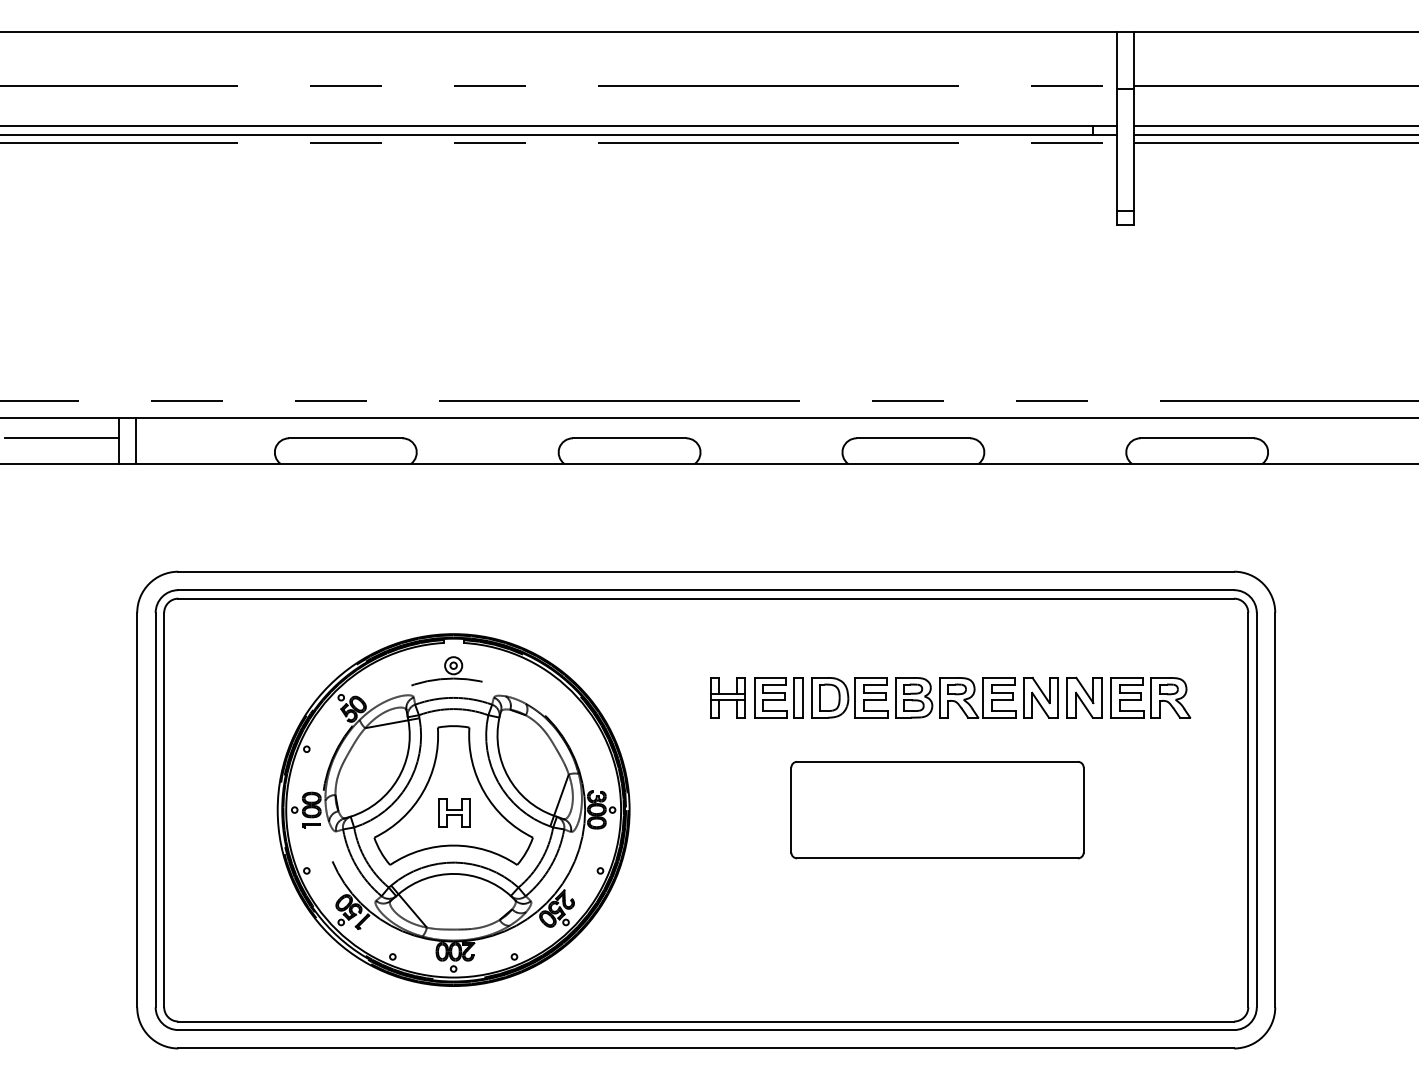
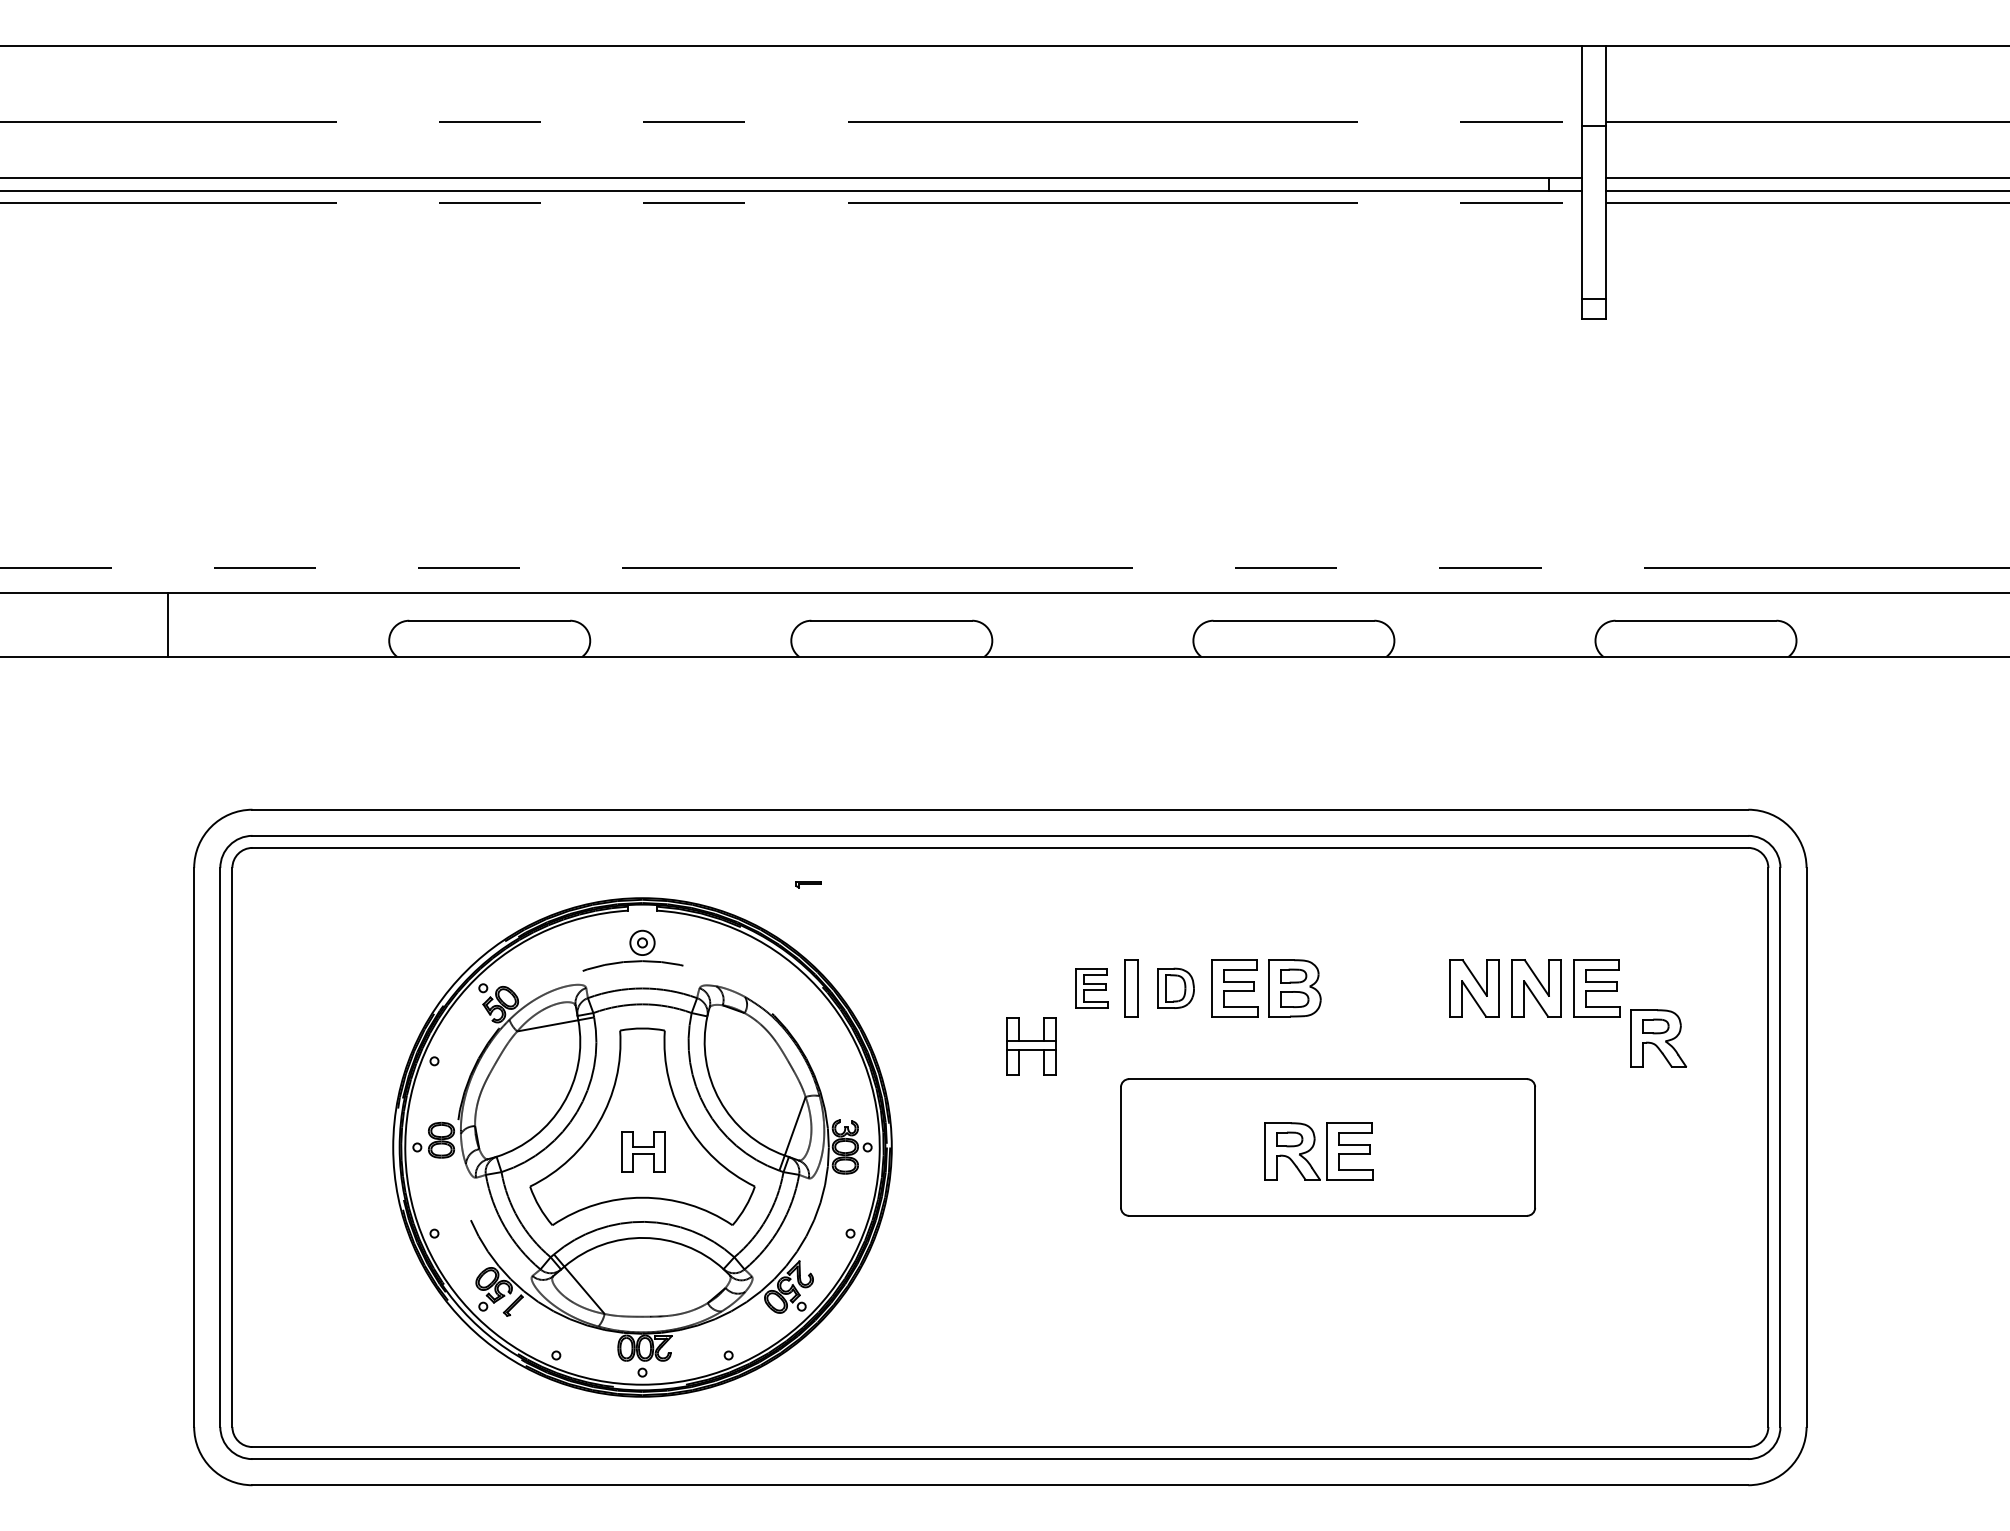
line: (61, 438) -> (87, 620), removed
line: (136, 440) -> (192, 624), removed
part: (973, 695) -> (1313, 1147), moved
part: (728, 697) -> (1031, 1046), moved
part: (770, 697) -> (1091, 988), size x0.7
part: (829, 697) -> (1175, 988), size x0.7
part: (1170, 697) -> (1658, 1038), moved
part: (311, 825) -> (808, 884), moved

